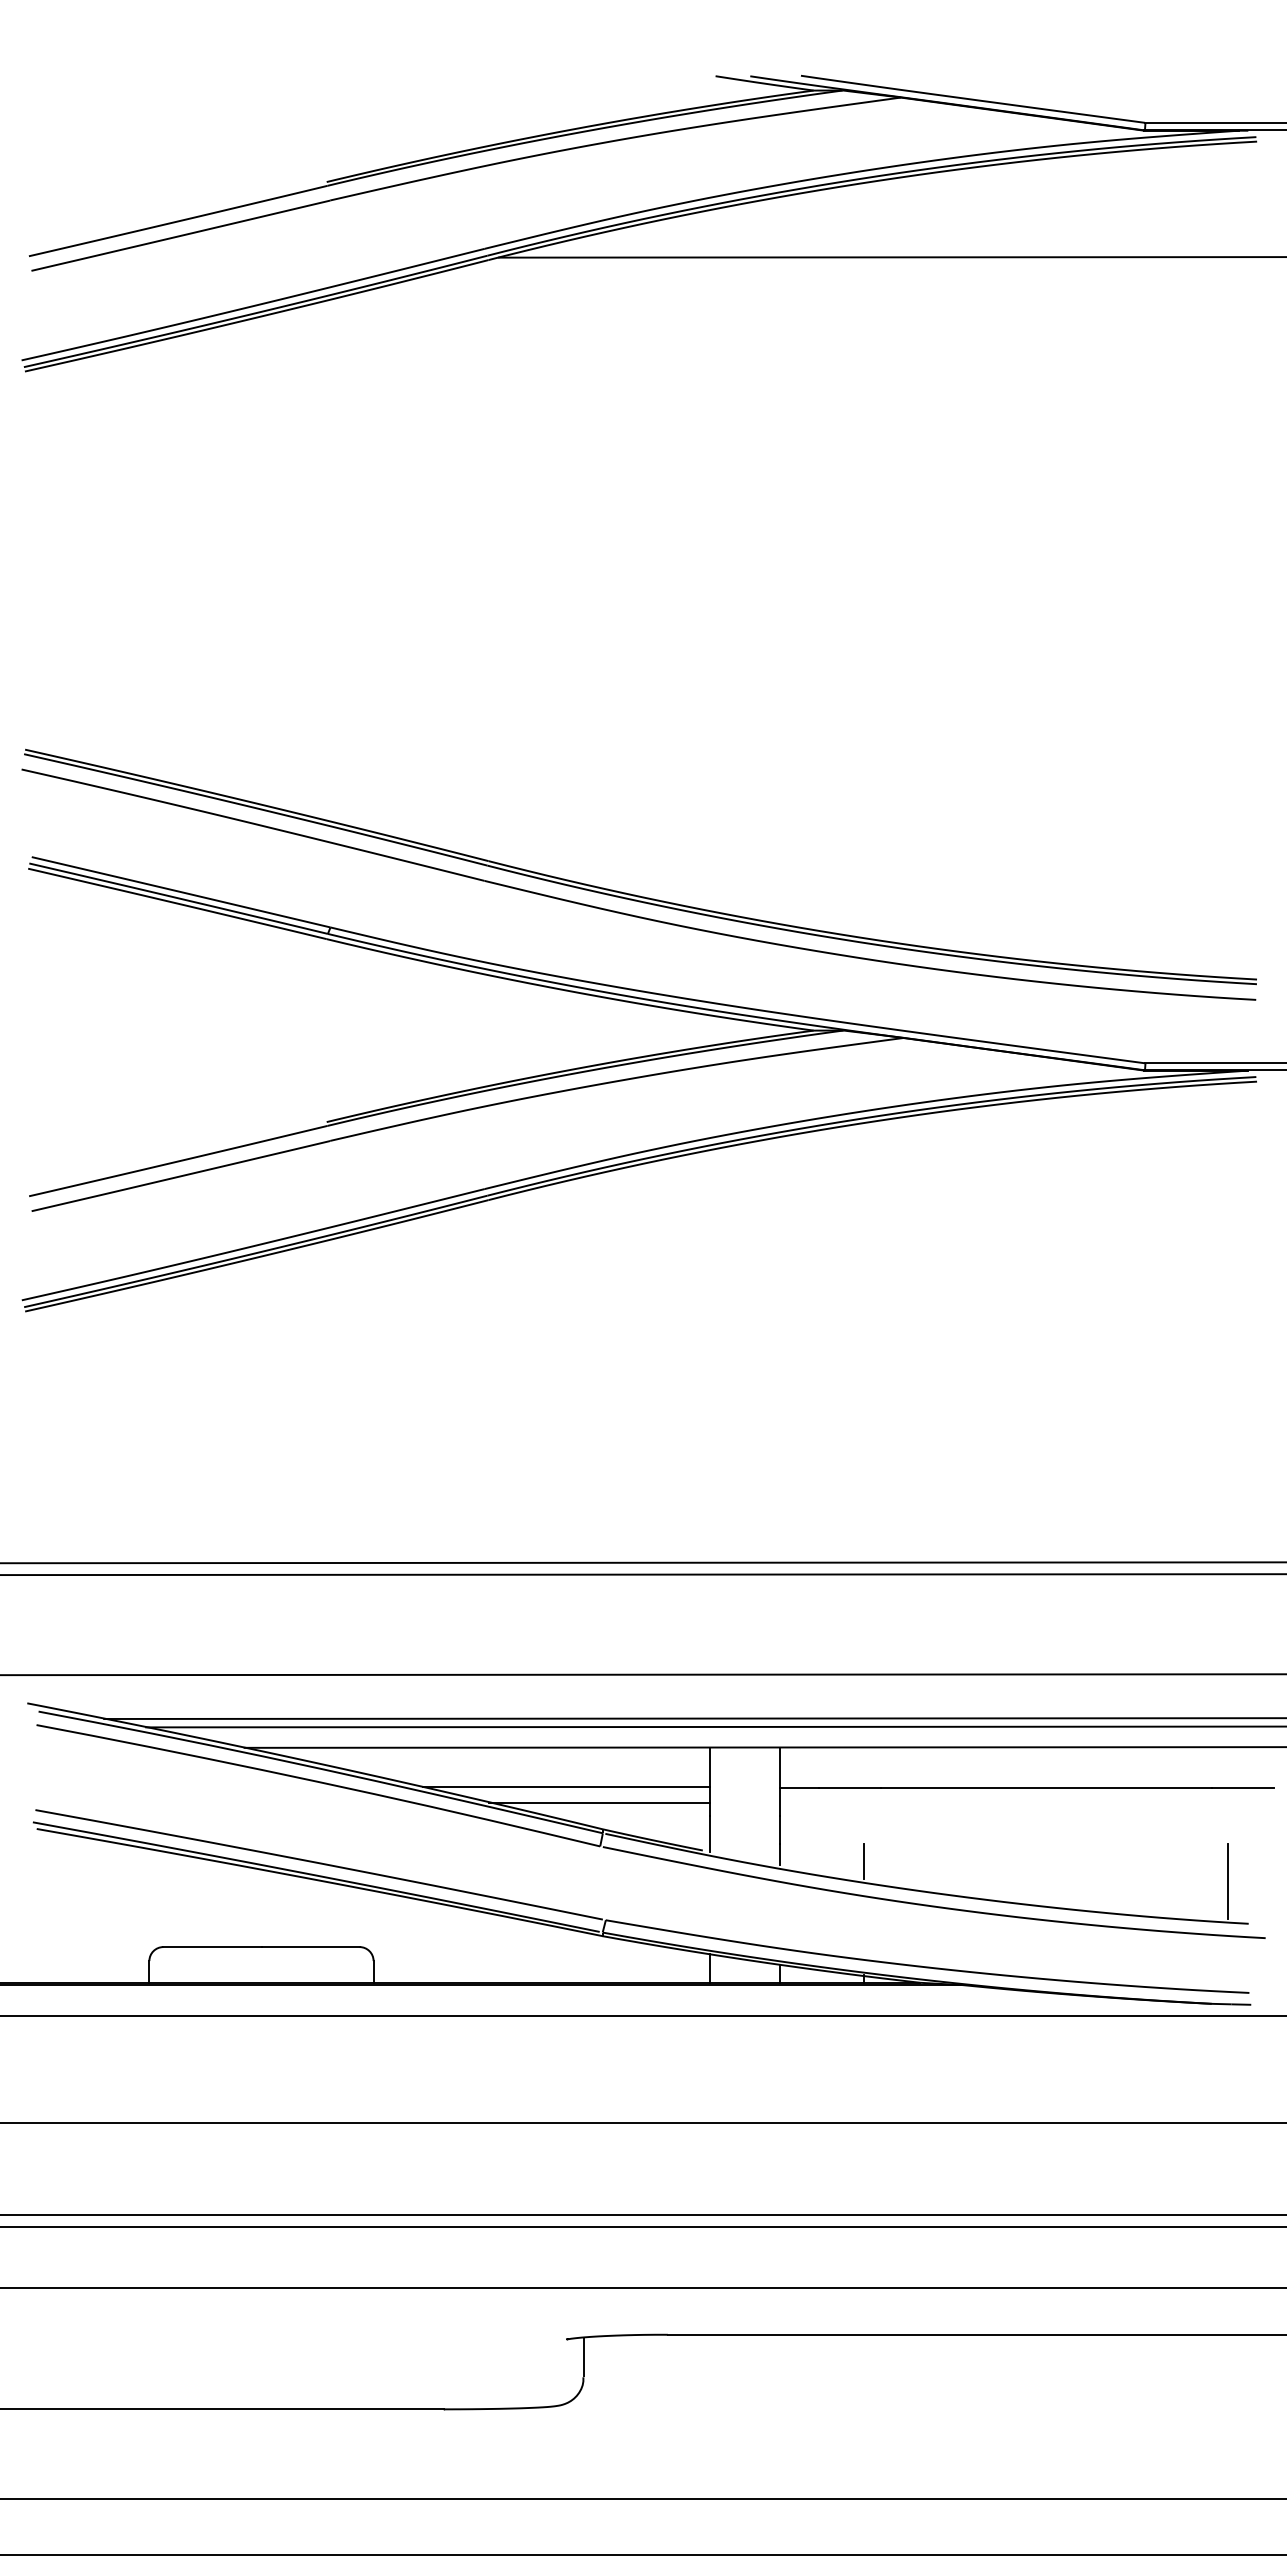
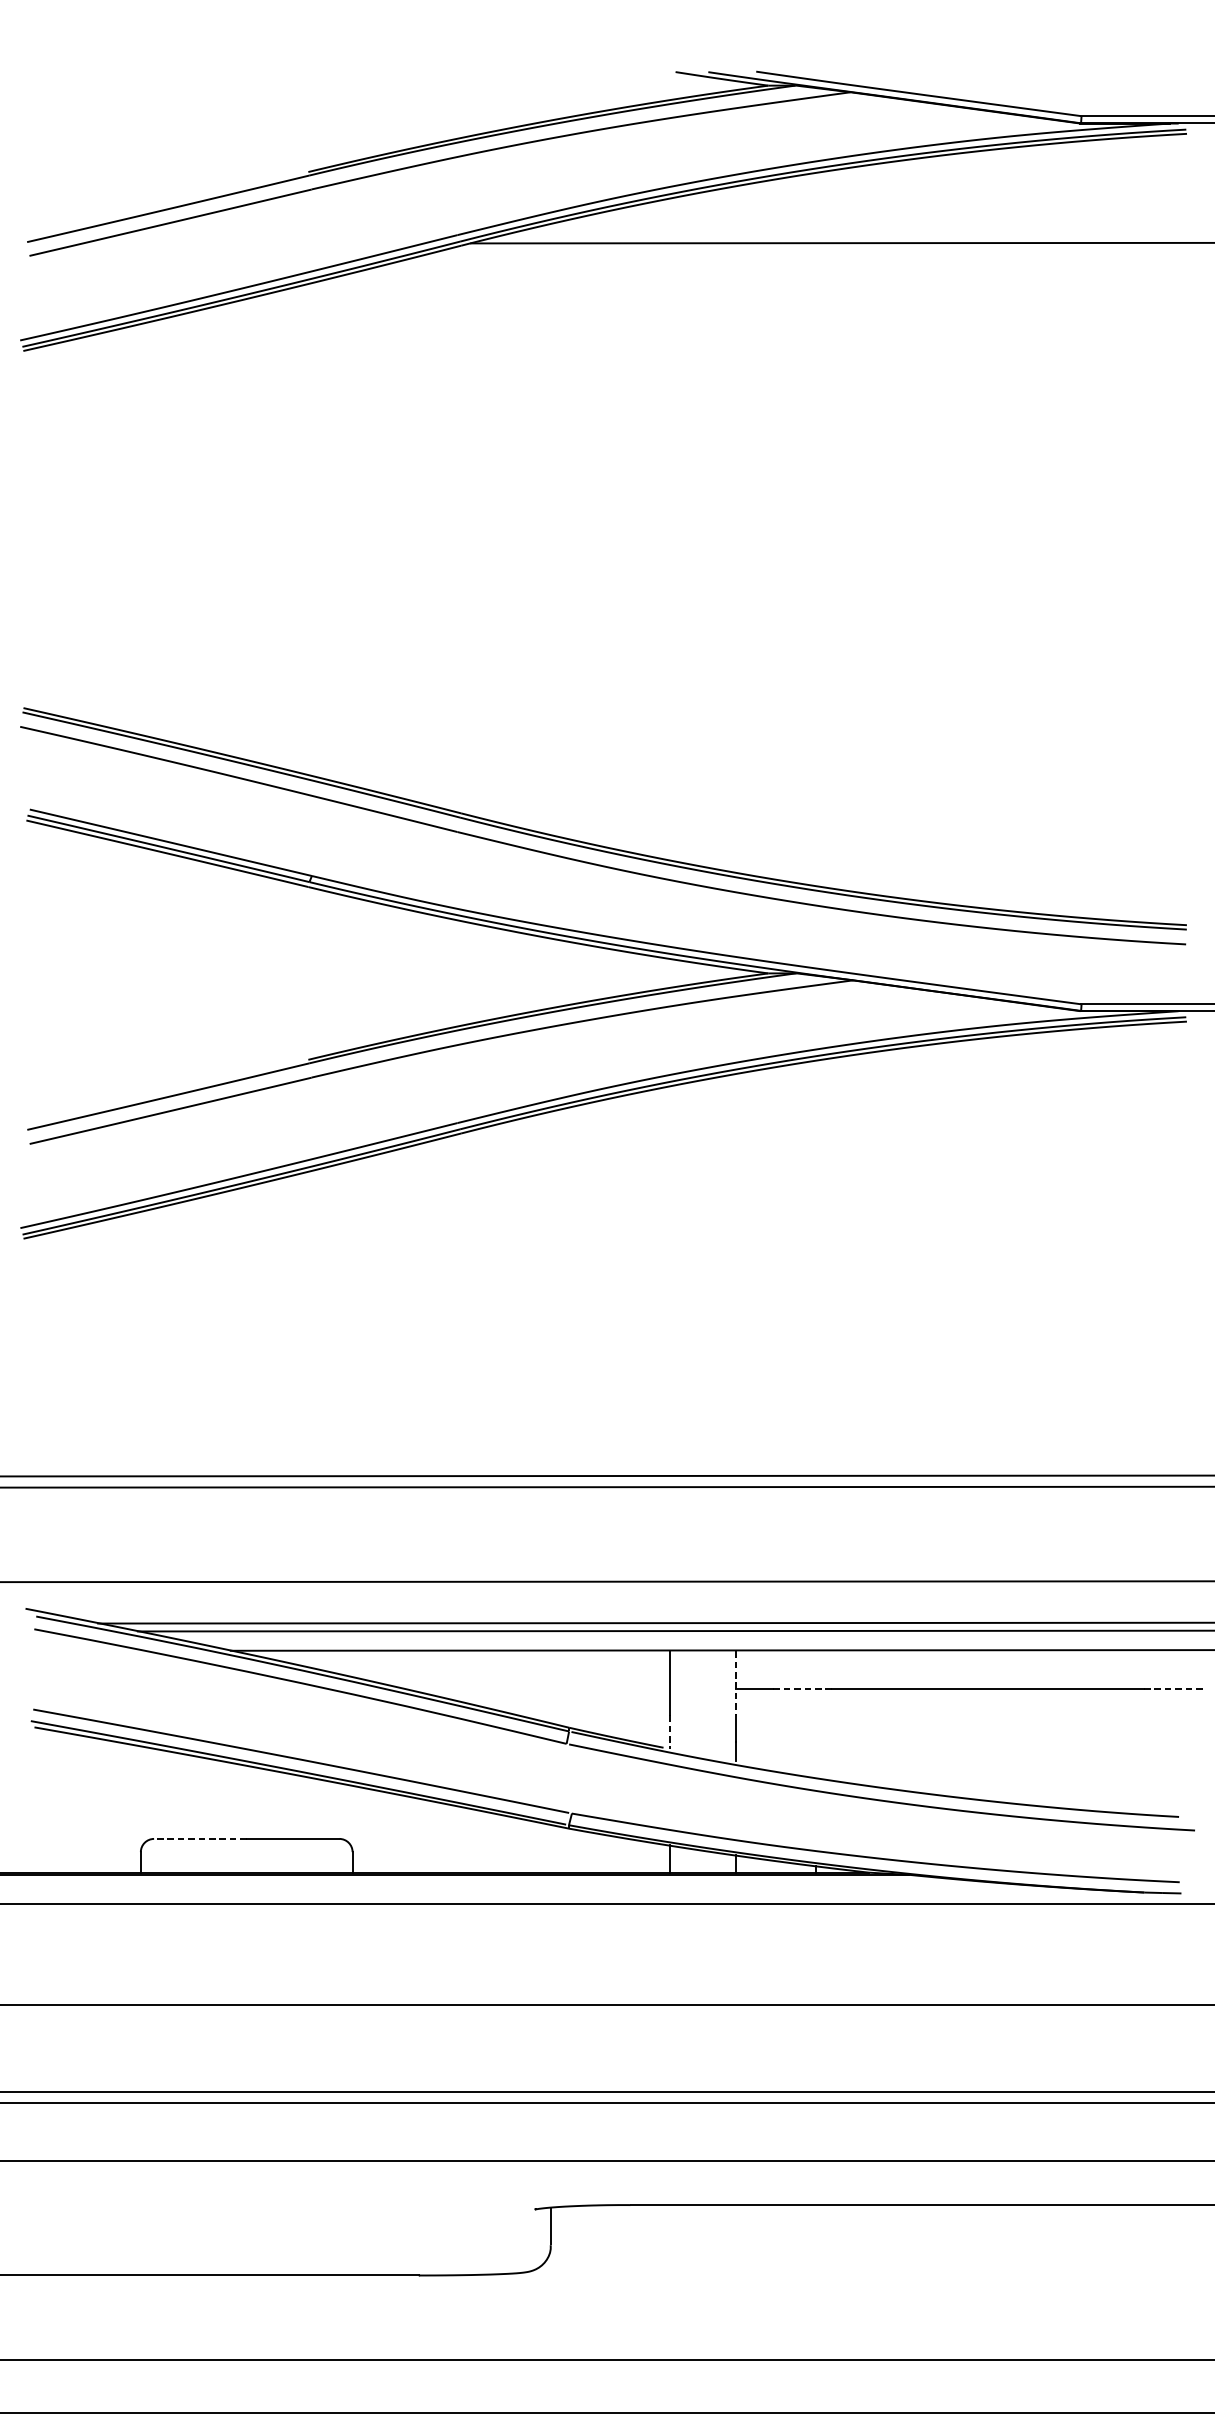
line: (780, 1782) -> (736, 1683), solid -> dashed
line: (566, 1787) -> (534, 1688), removed
line: (849, 1788) -> (802, 1689), solid -> dashed
line: (1243, 1788) -> (1174, 1689), solid -> dashed
line: (599, 1802) -> (565, 1702), removed
line: (709, 1833) -> (669, 1731), solid -> dashed
line: (864, 1861) -> (816, 1758), removed
line: (1228, 1881) -> (1159, 1777), removed
line: (211, 1947) -> (199, 1839), solid -> dashed

